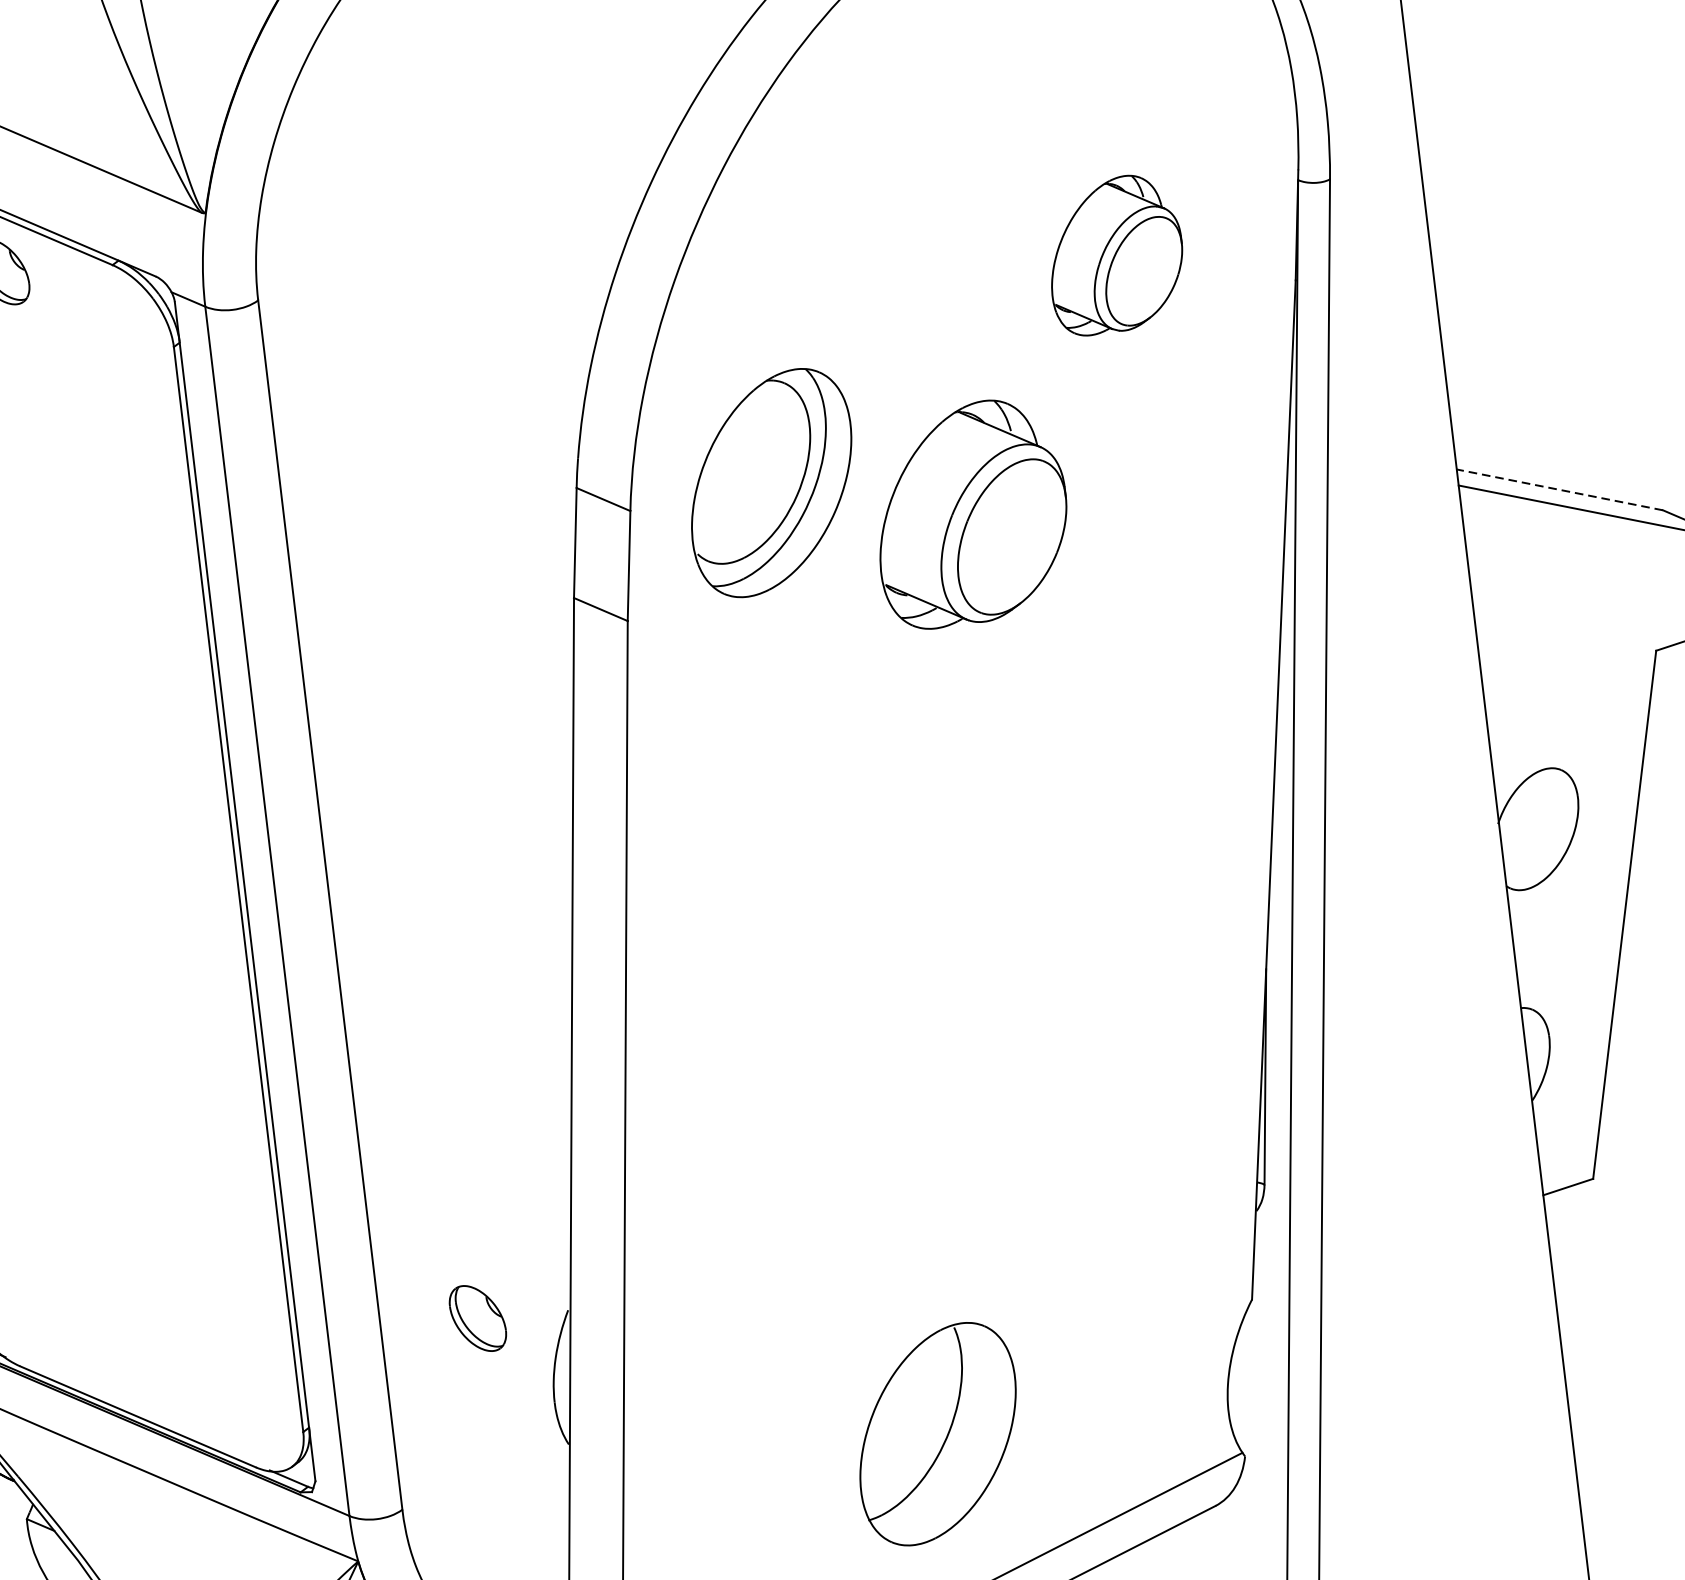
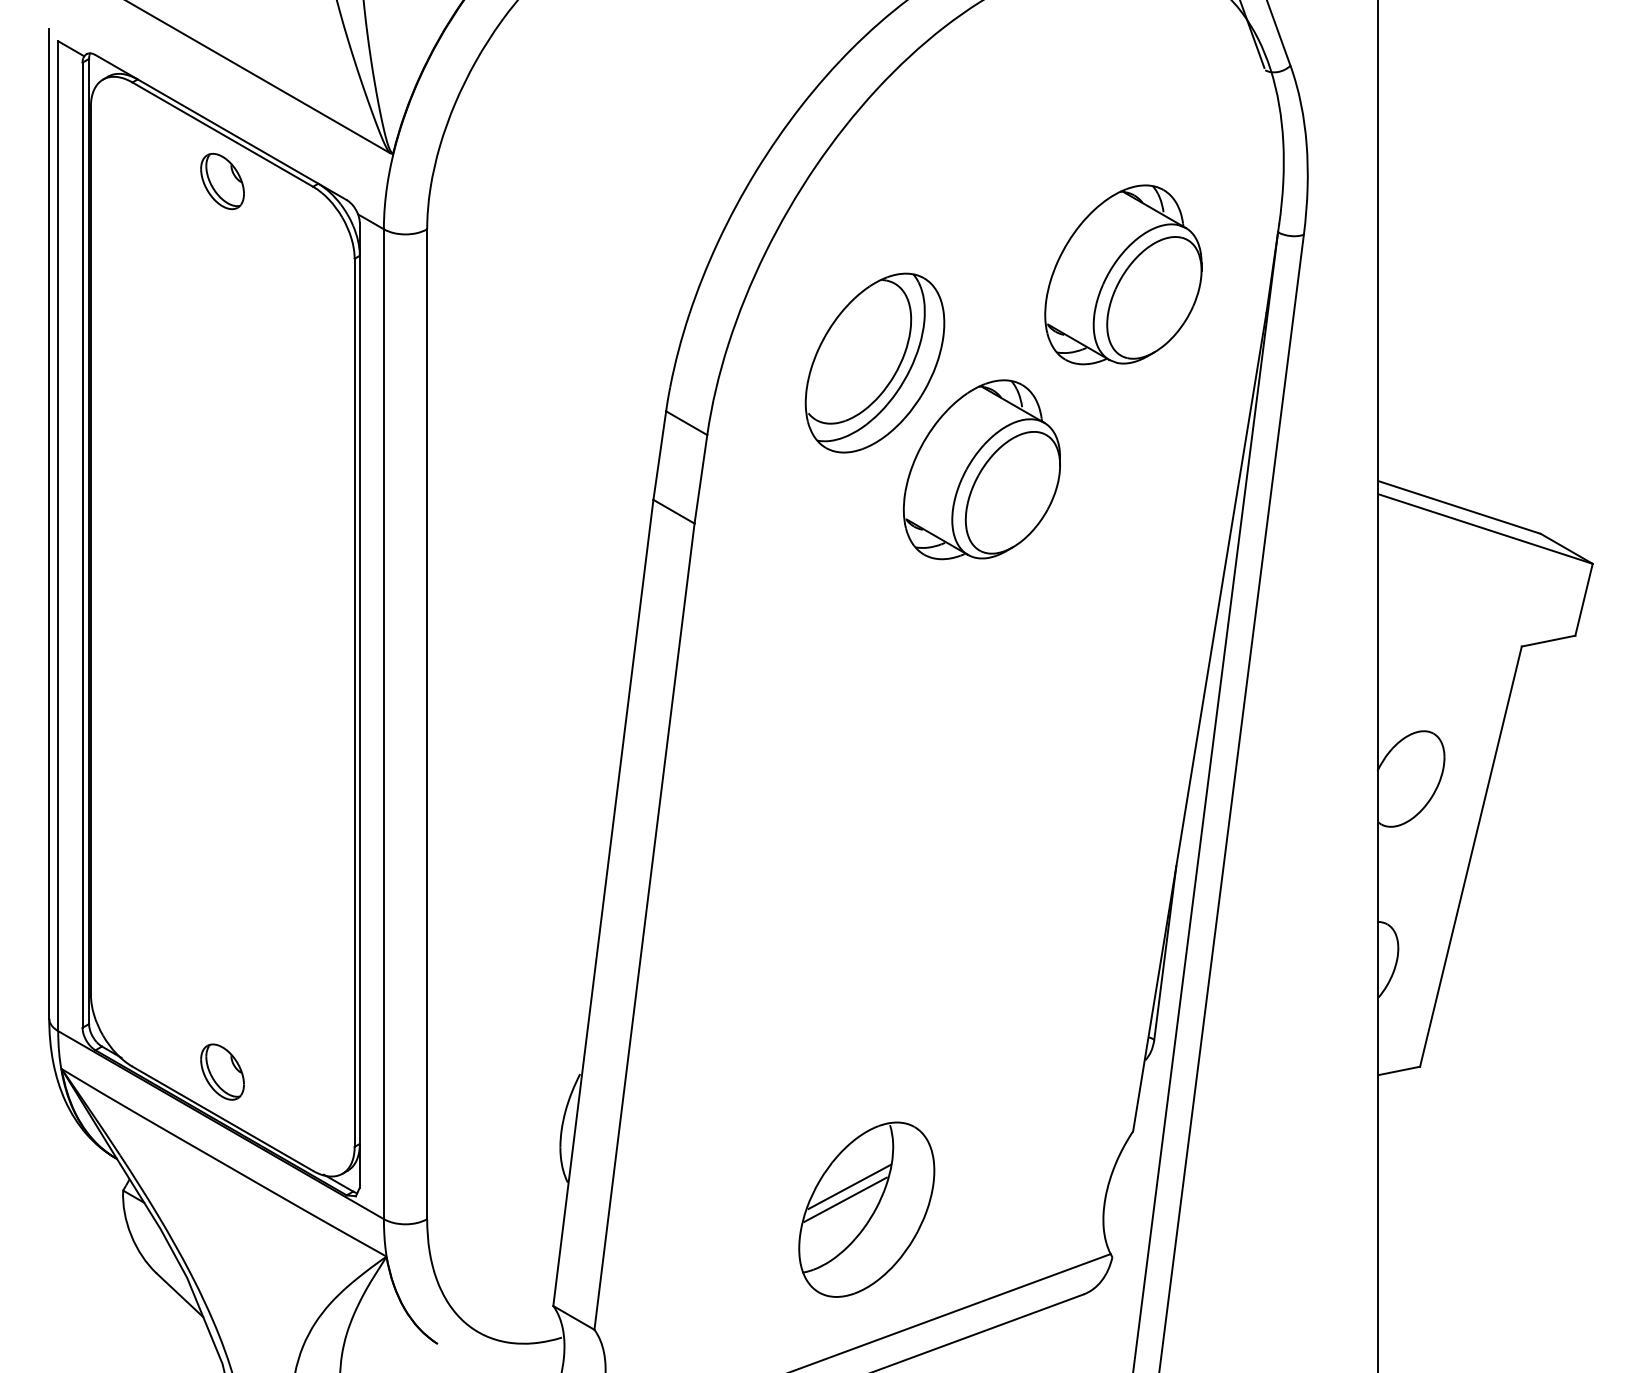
part: (1115, 254) -> (1123, 274), size x1.43
part: (770, 482) -> (874, 362), moved
line: (1559, 489) -> (1459, 507), dashed -> solid
part: (477, 1317) -> (222, 1071), moved
line: (913, 1408) -> (849, 1186), added
line: (910, 1424) -> (845, 1199), added

